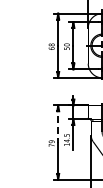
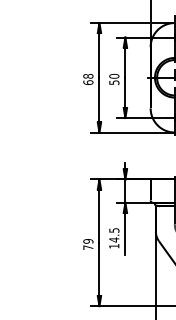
line: (58, 124) -> (99, 211), dashed -> solid

